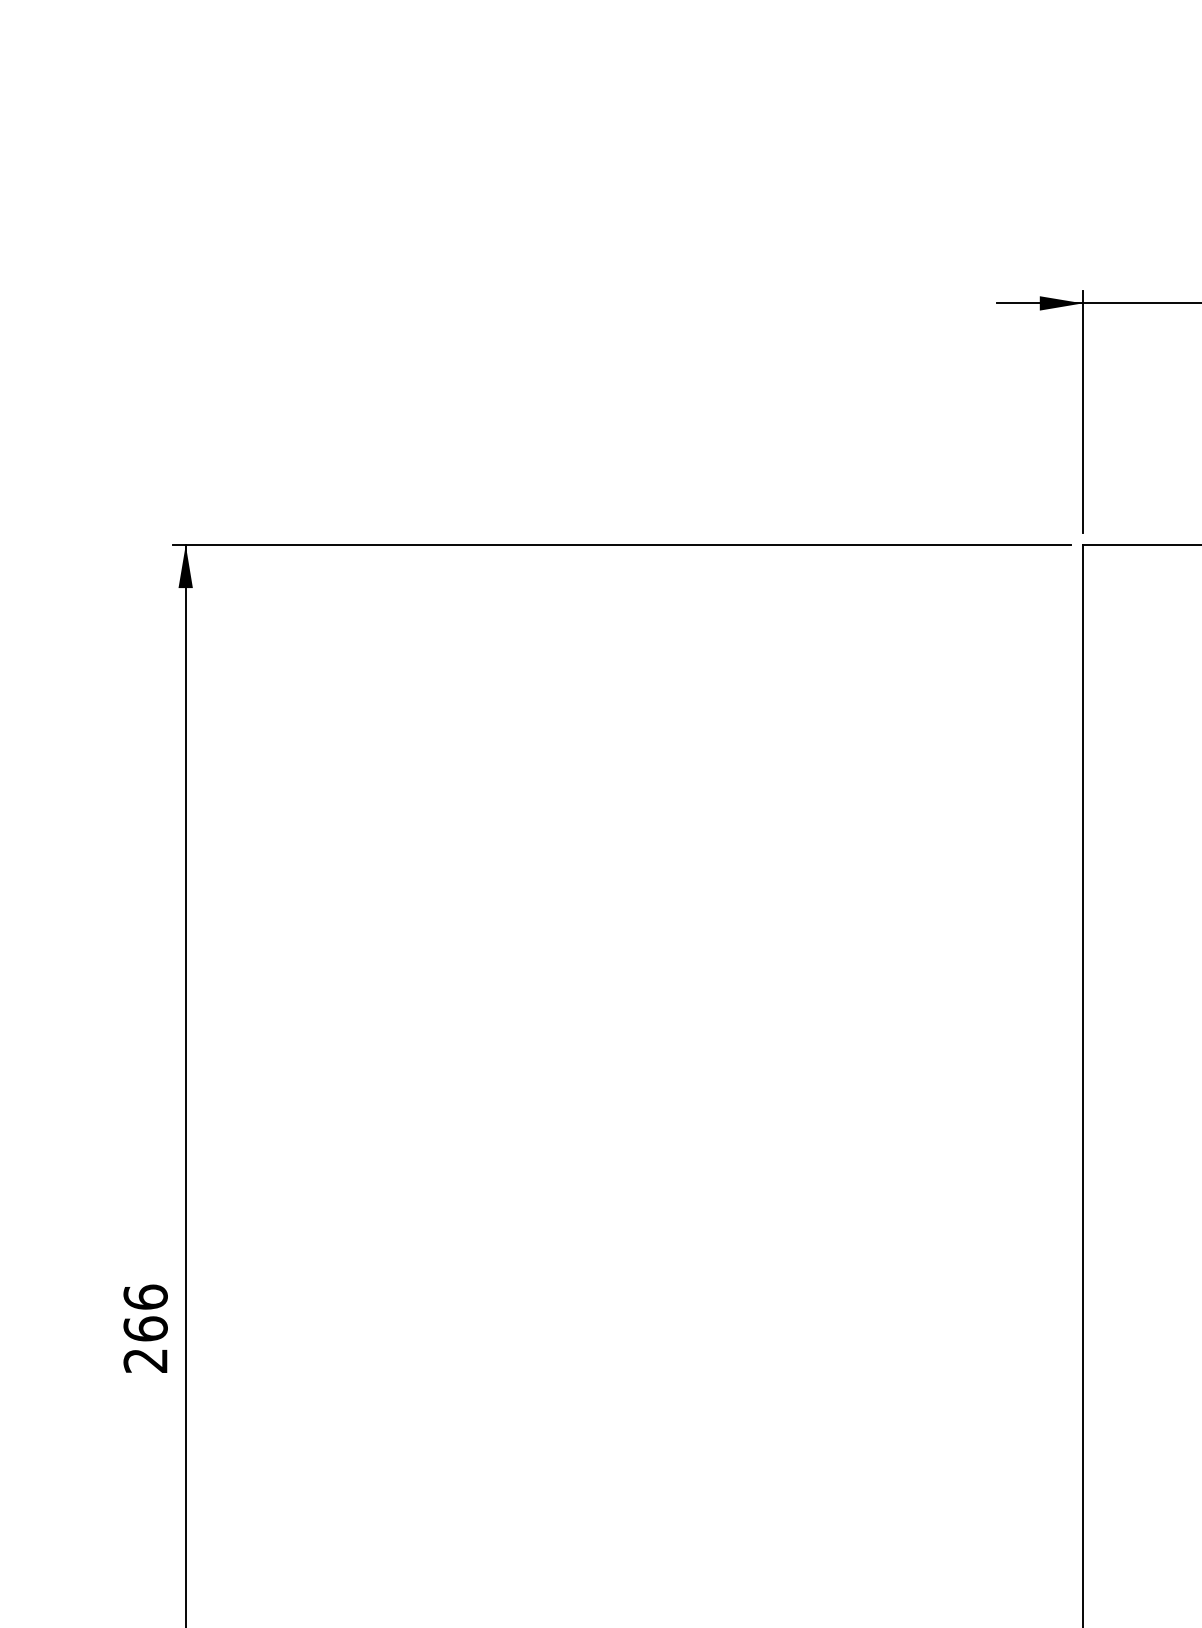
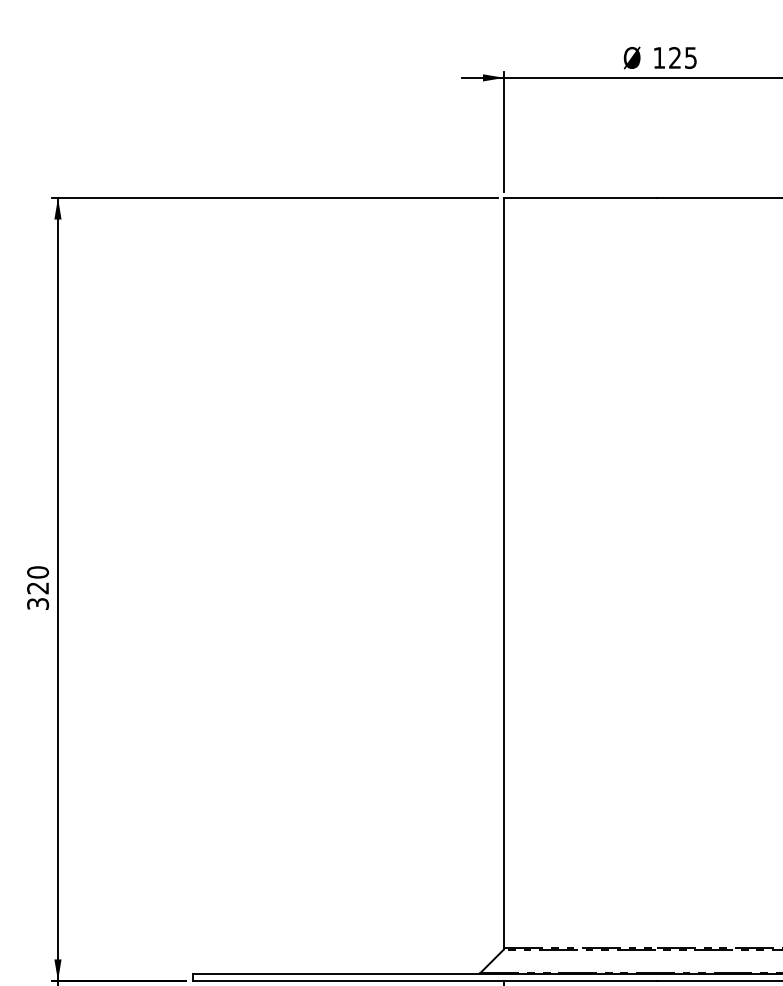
text: (146, 1327) -> (38, 587), 266 -> 320

